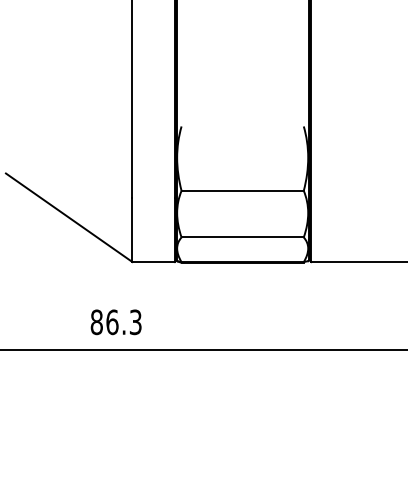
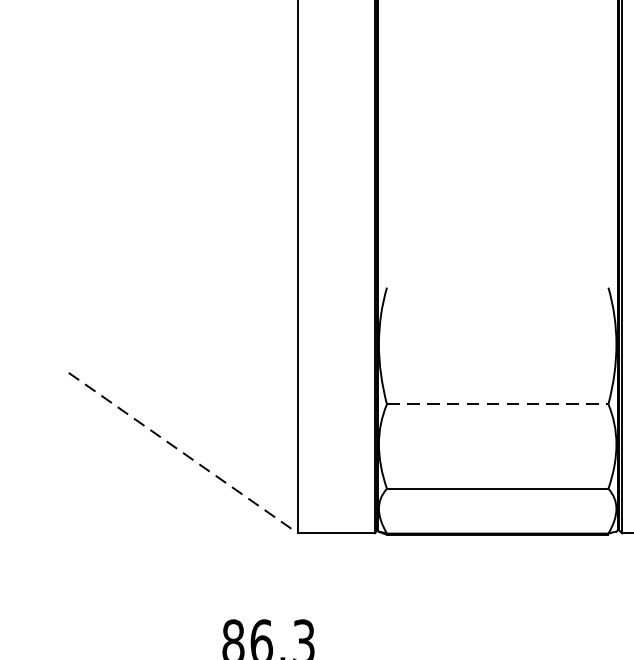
line: (243, 190) -> (499, 403), solid -> dashed
line: (69, 218) -> (183, 454), solid -> dashed

